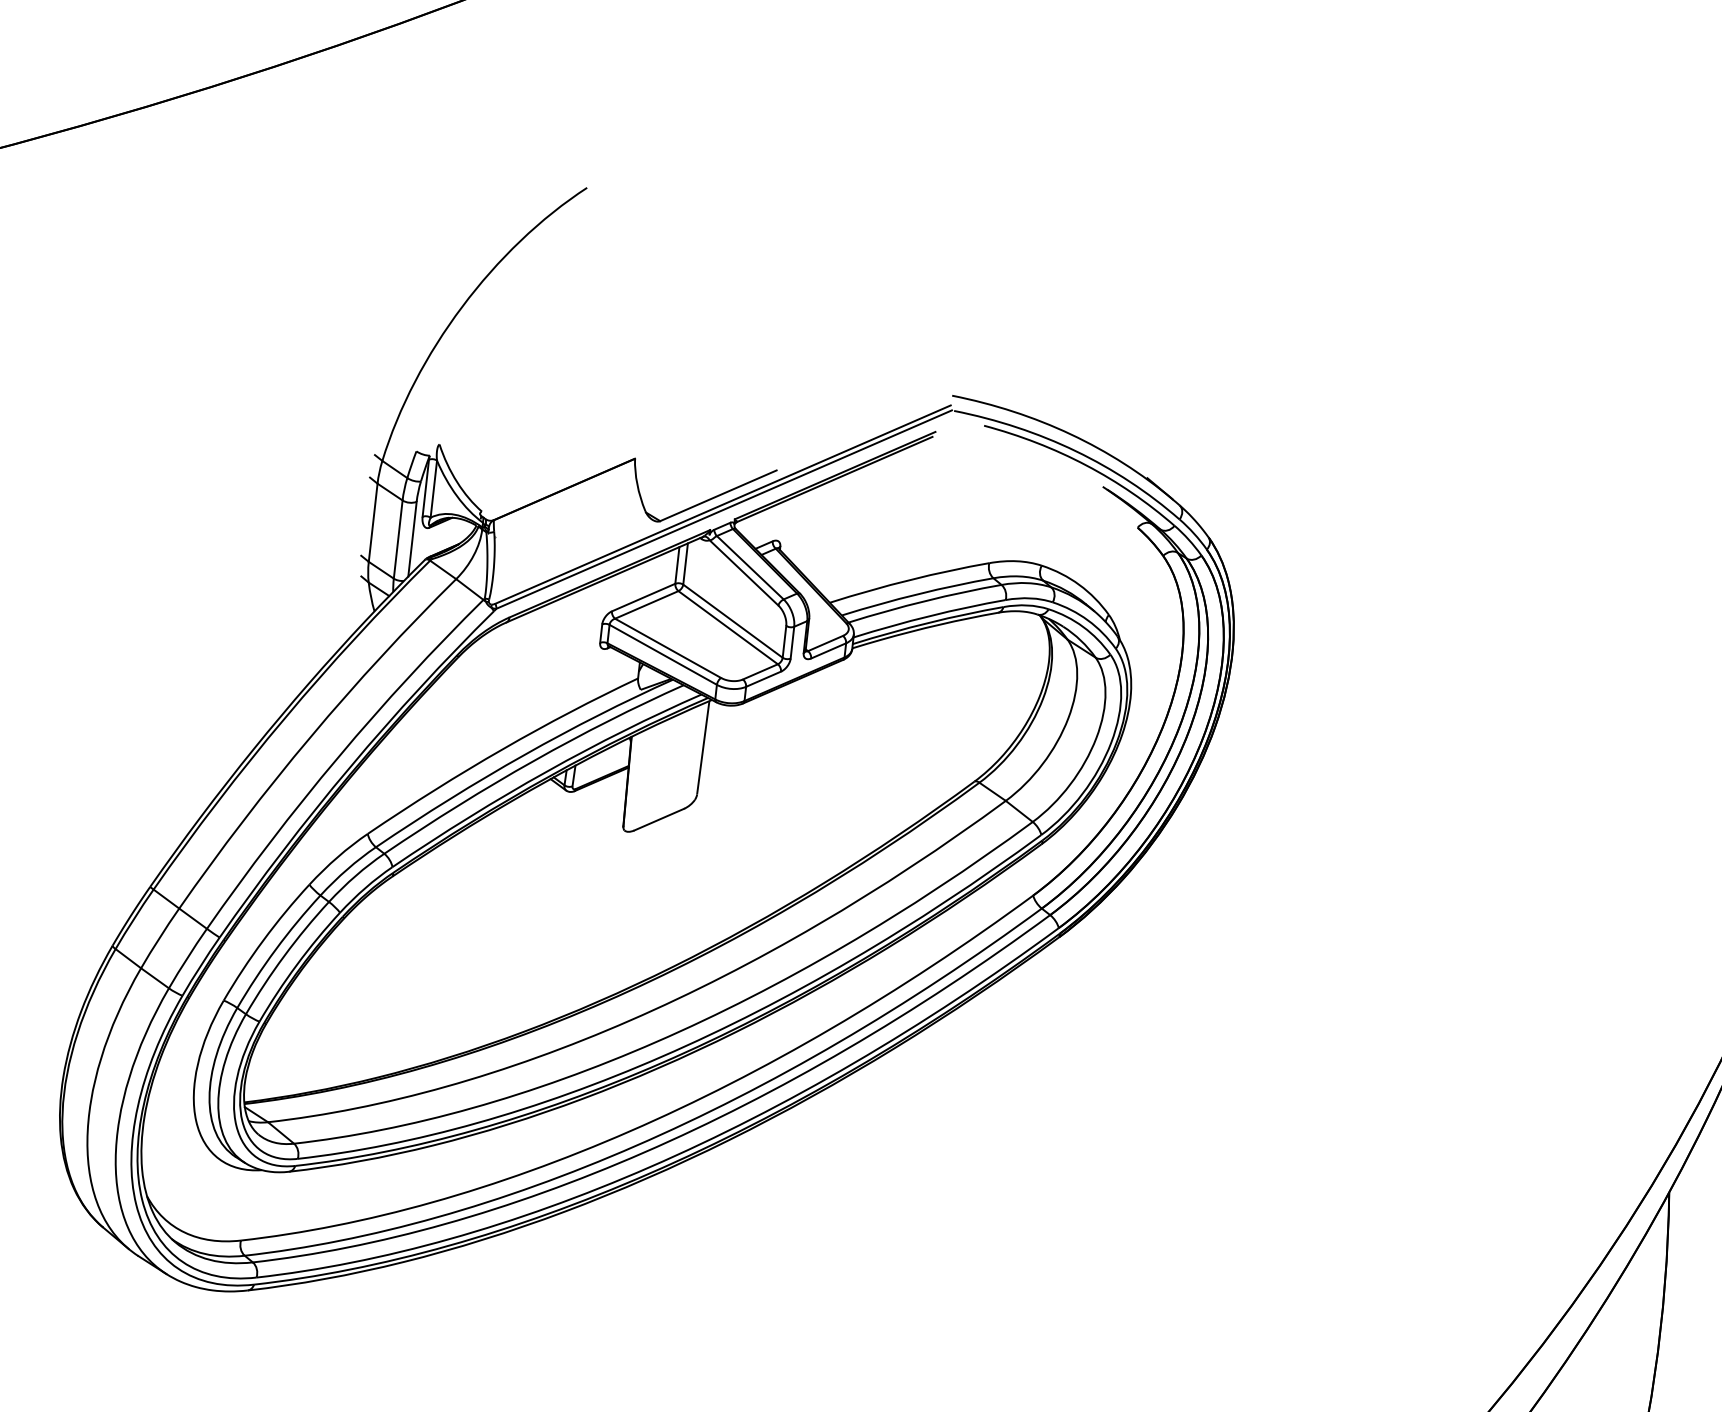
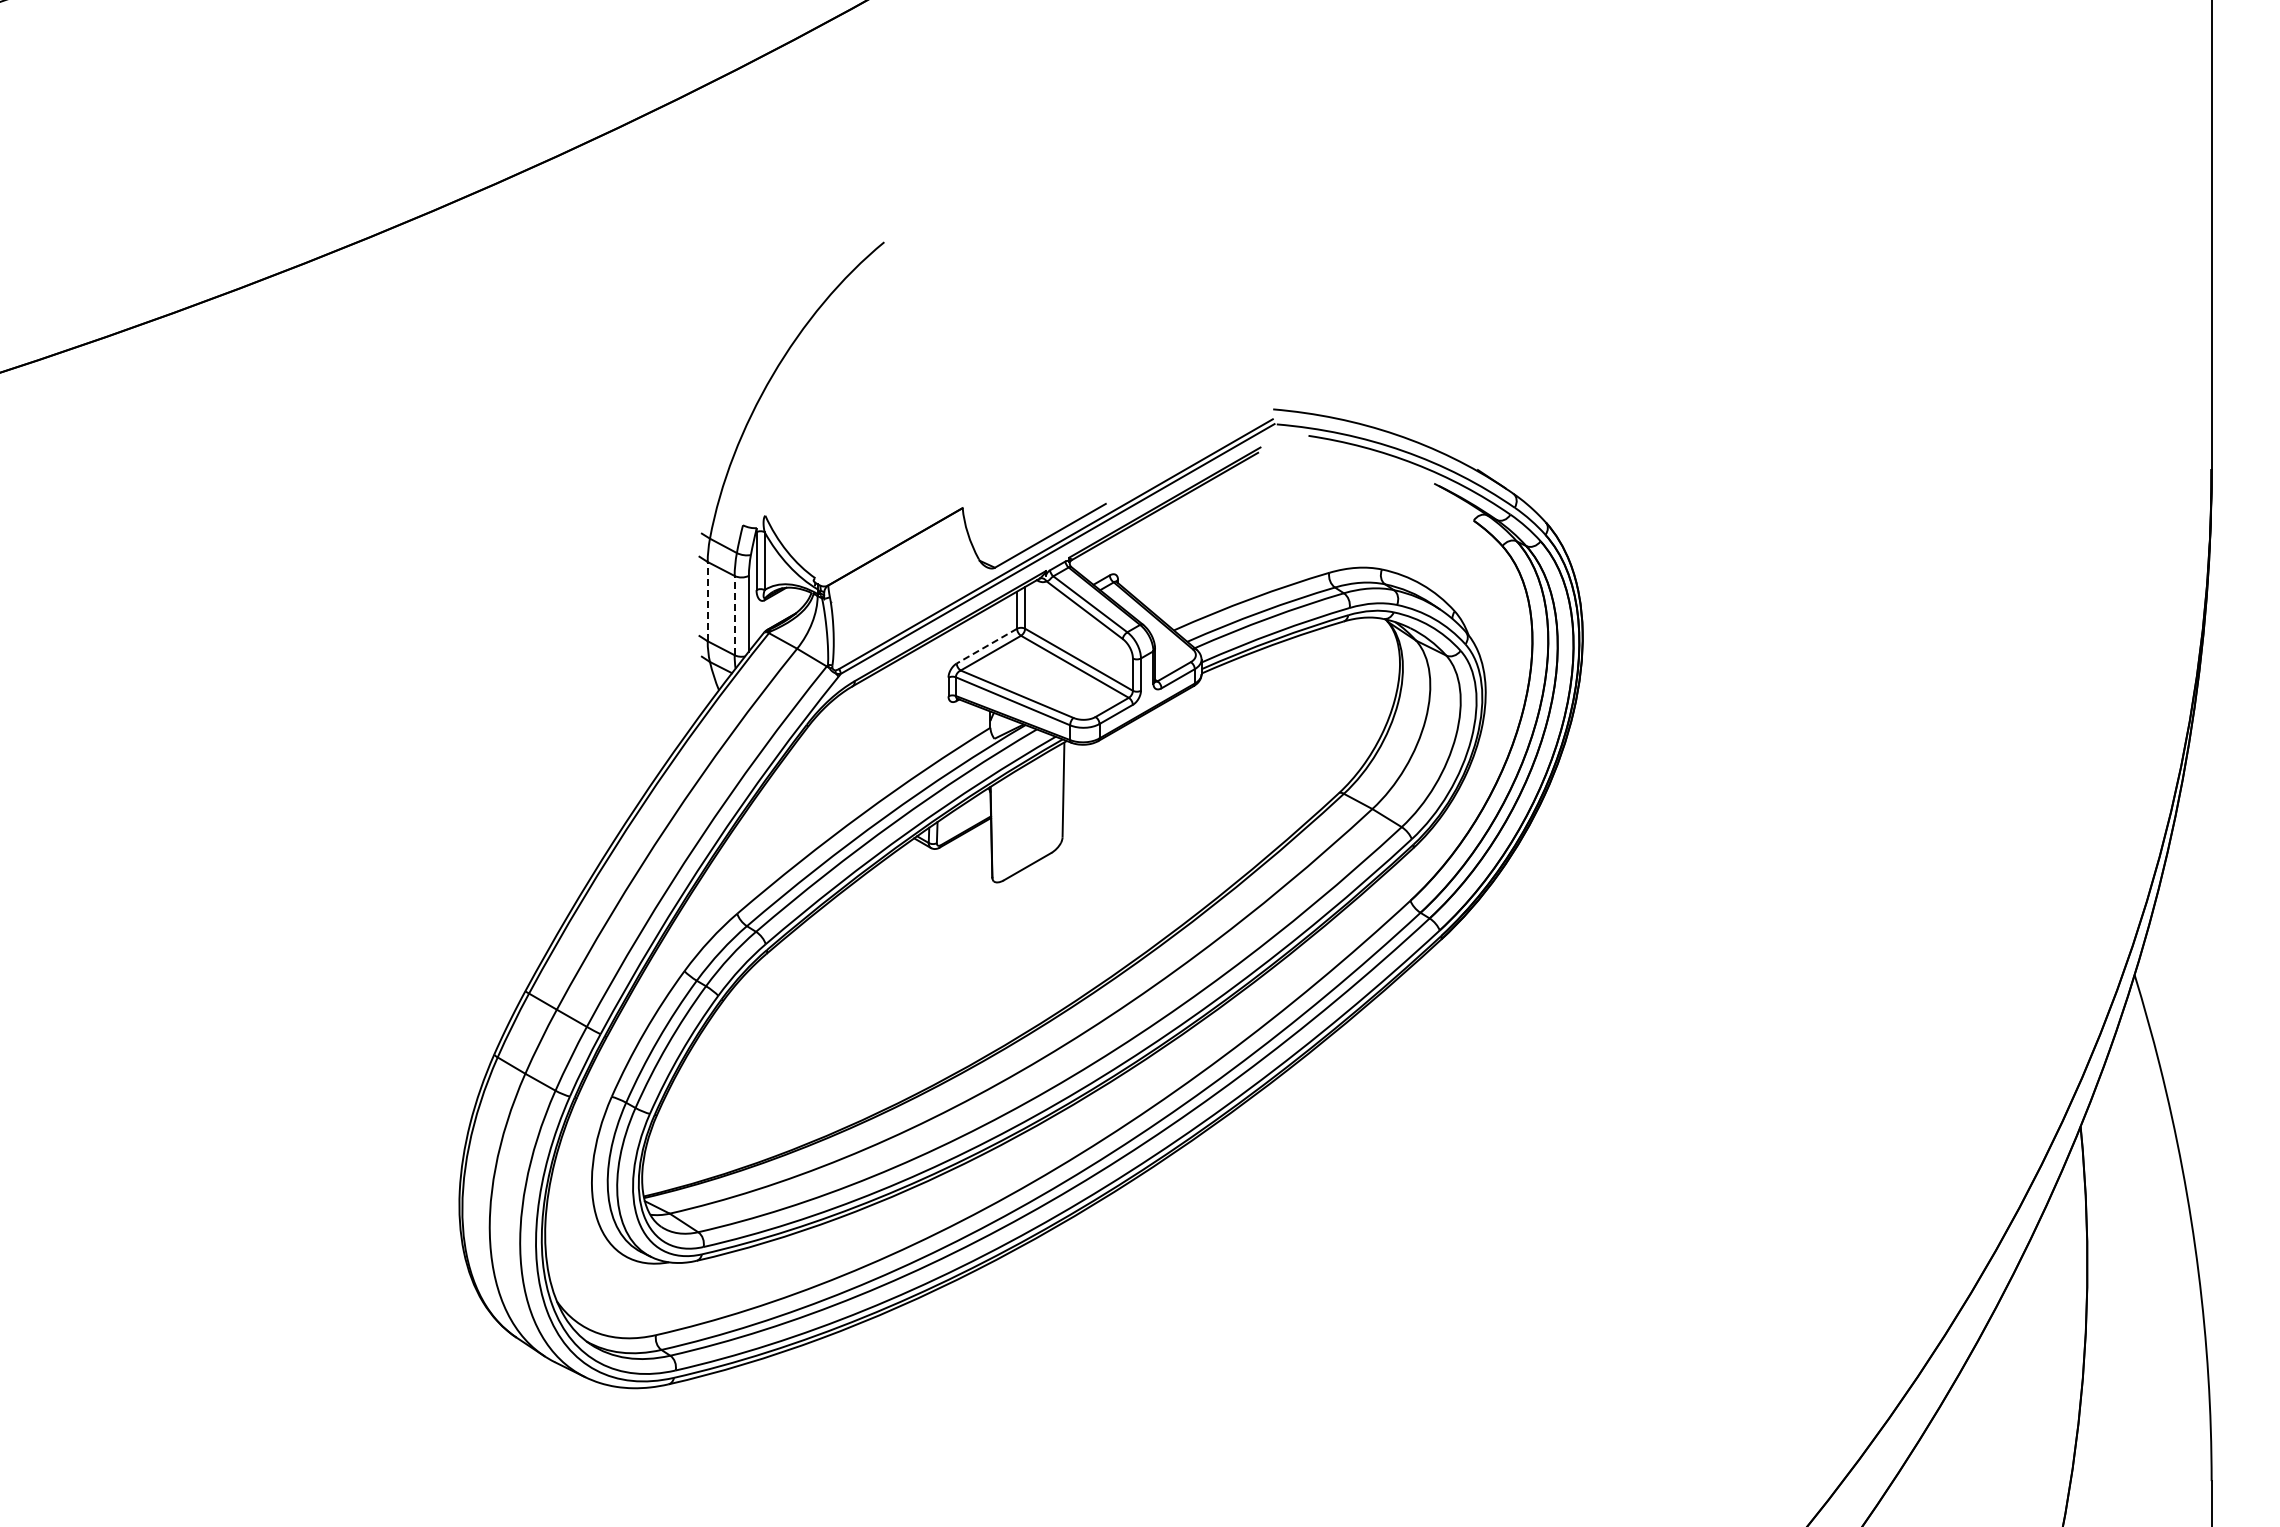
line: (372, 522) -> (707, 601), solid -> dashed
line: (398, 539) -> (734, 615), solid -> dashed
line: (643, 597) -> (986, 646), solid -> dashed

